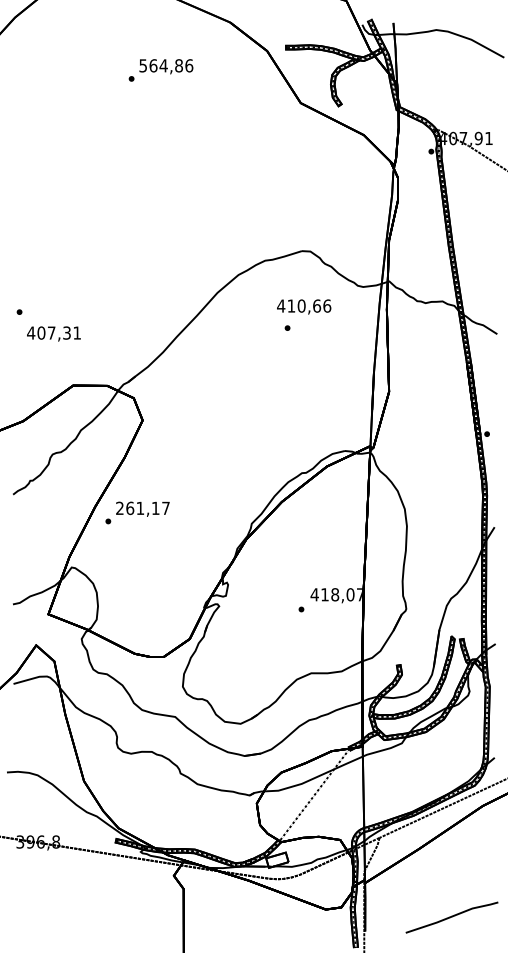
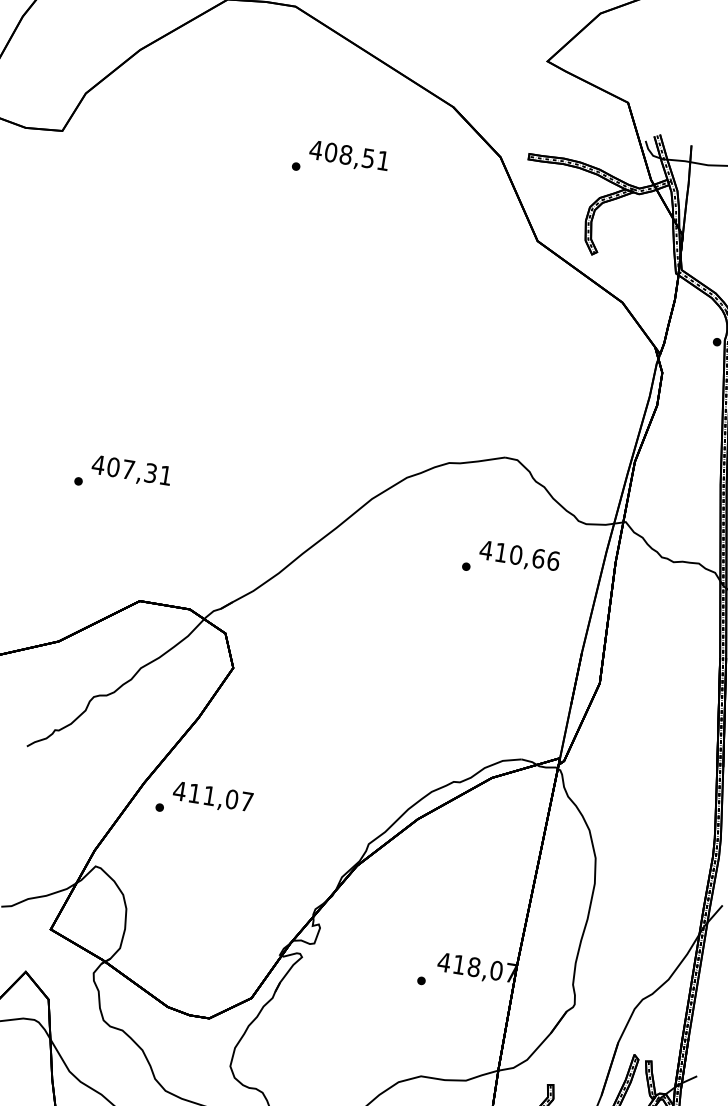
text: (166, 65) -> (350, 155), 564,86 -> 408,51
text: (304, 306) -> (520, 556), moved
text: (53, 333) -> (131, 470), moved
text: (137, 508) -> (205, 795), 261,17 -> 411,07

